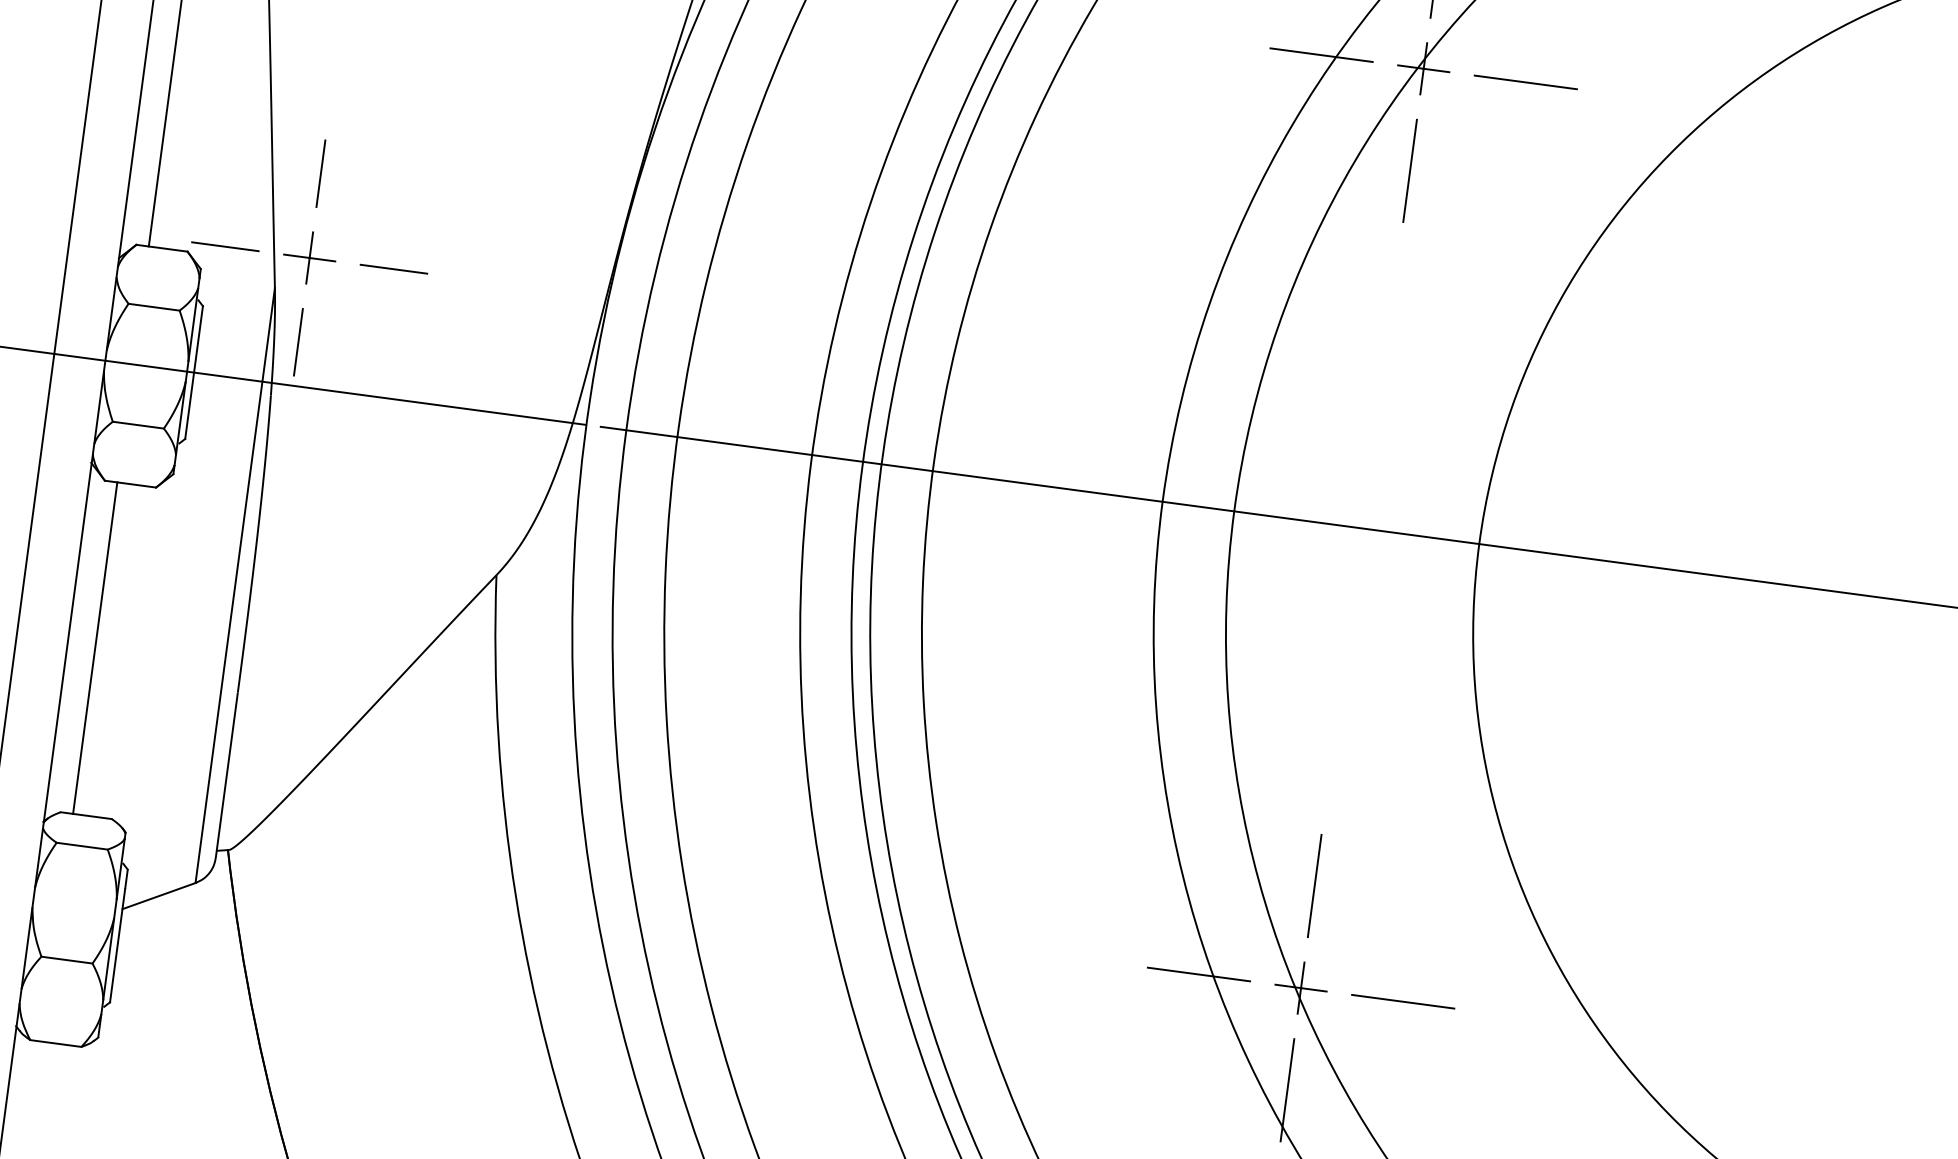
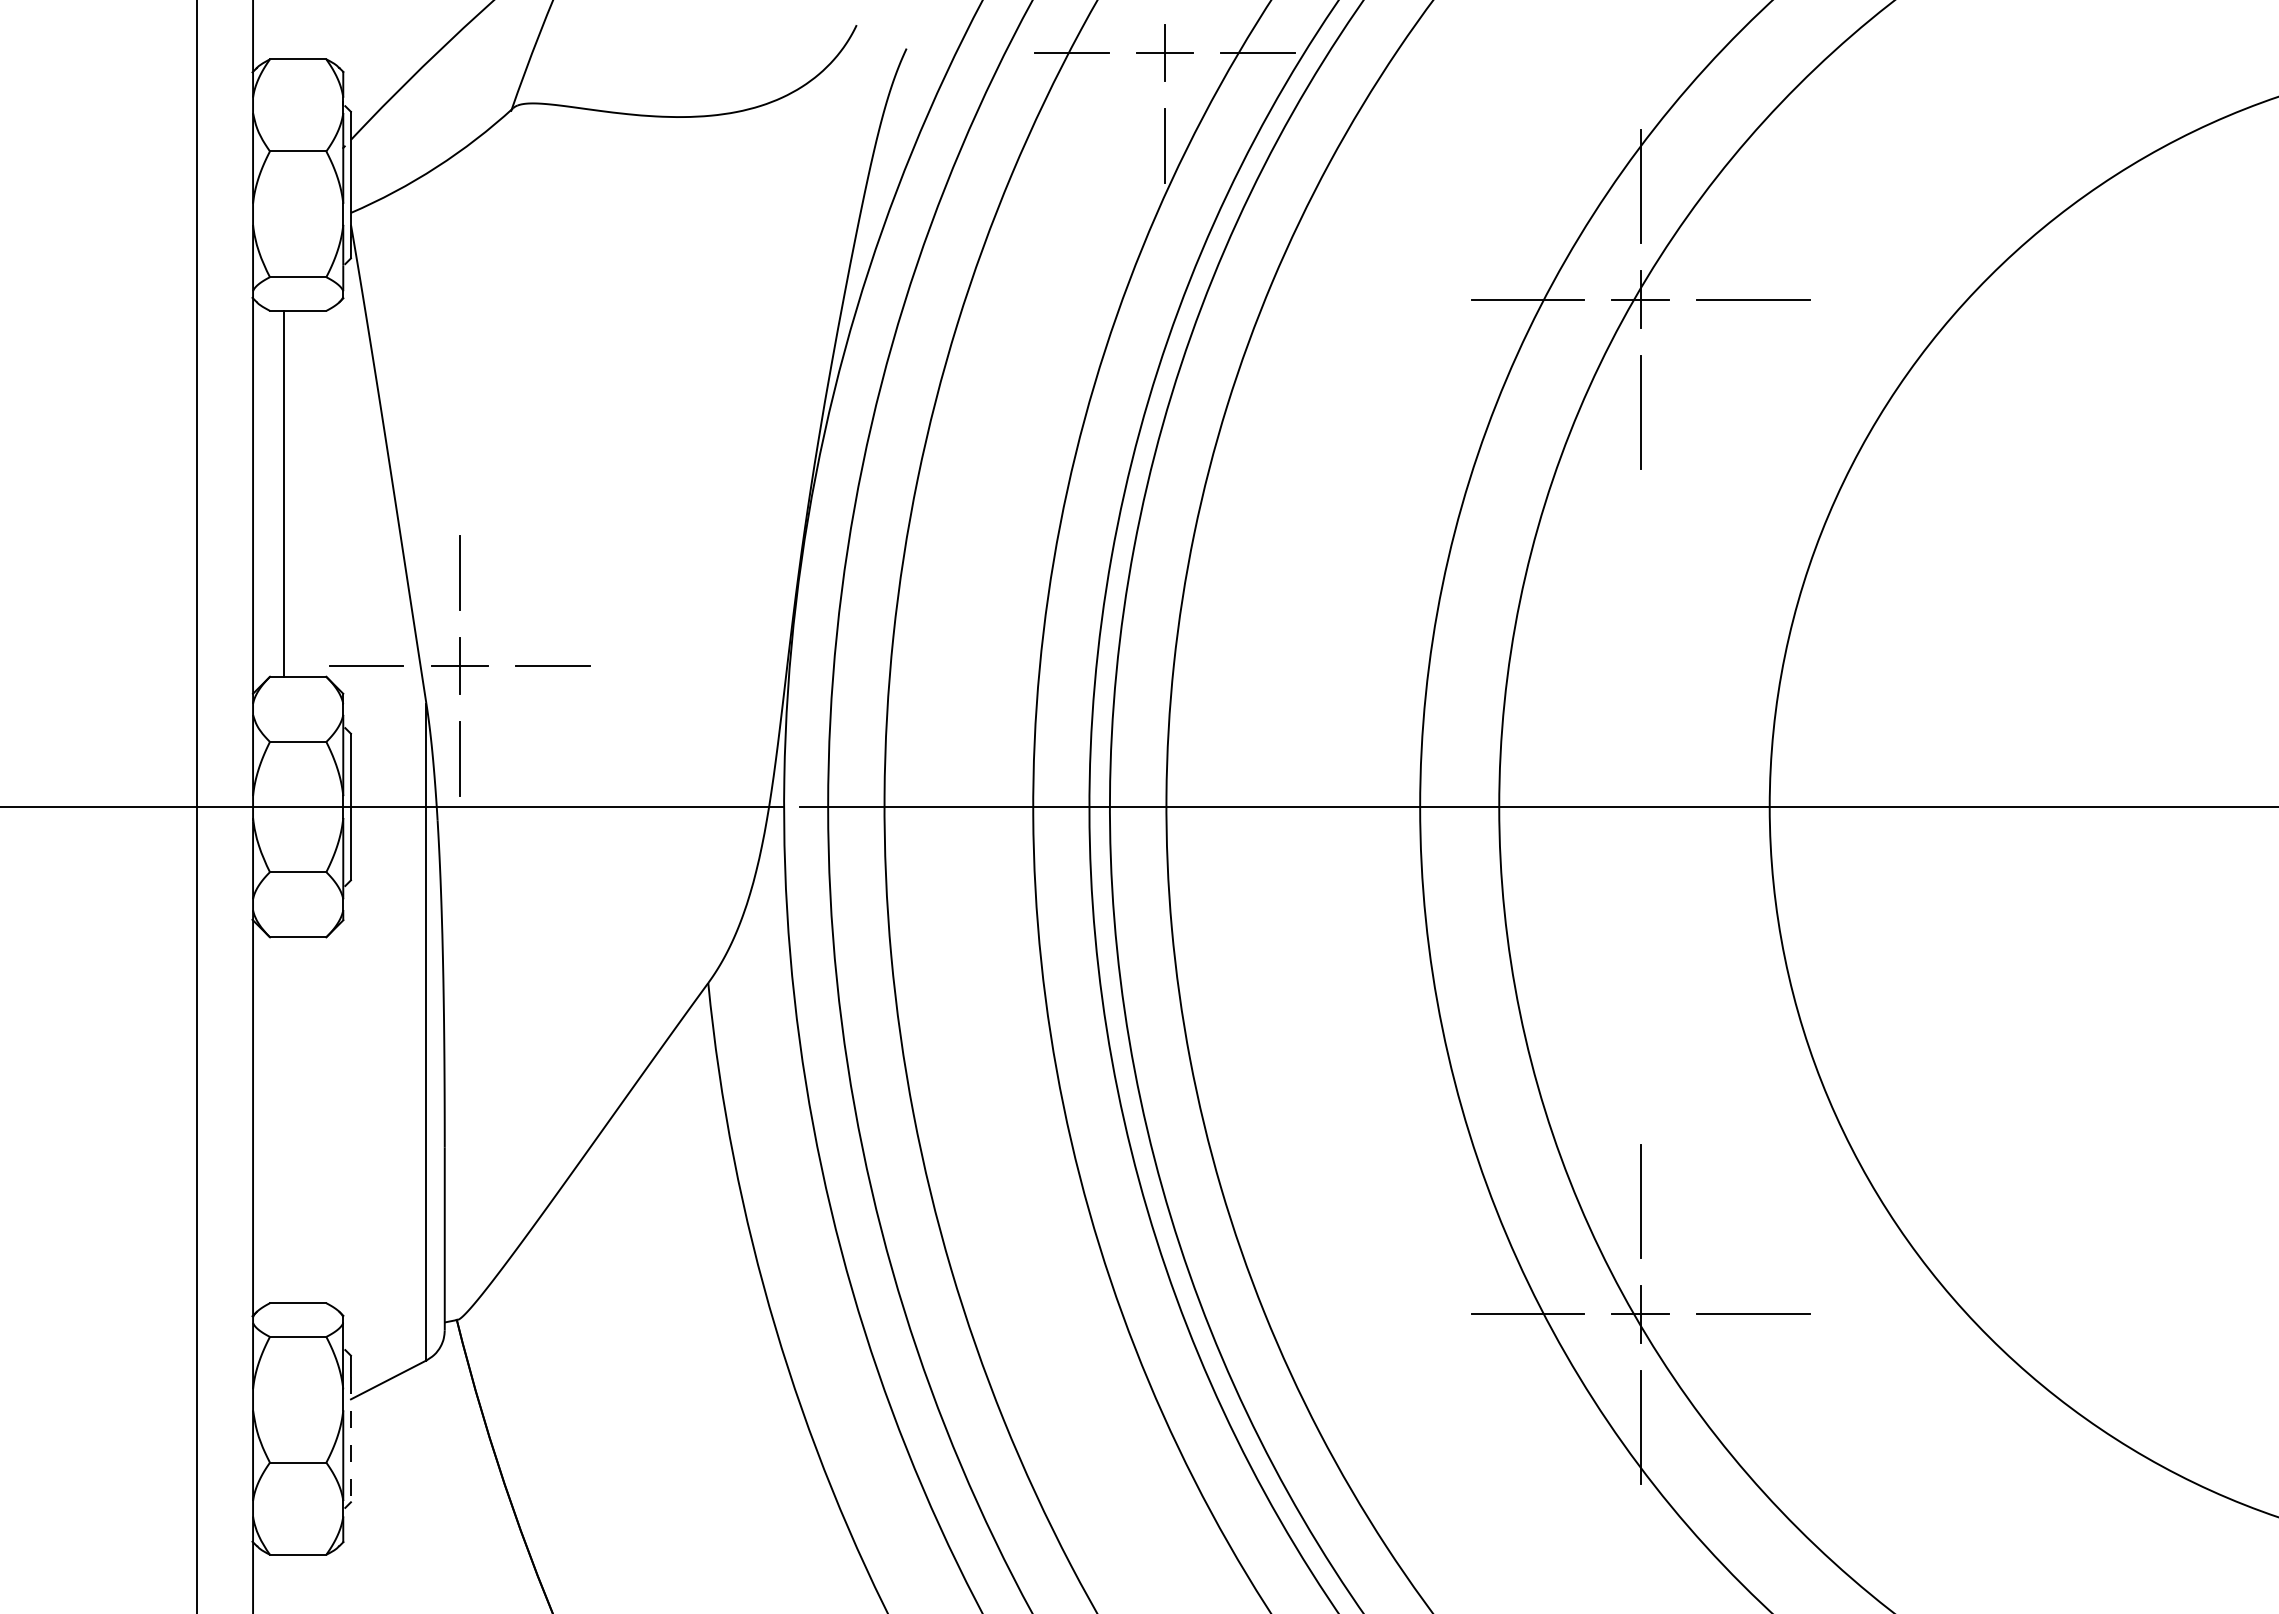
line: (95, 648) -> (283, 1120), removed
line: (117, 945) -> (350, 1439), solid -> dashed

